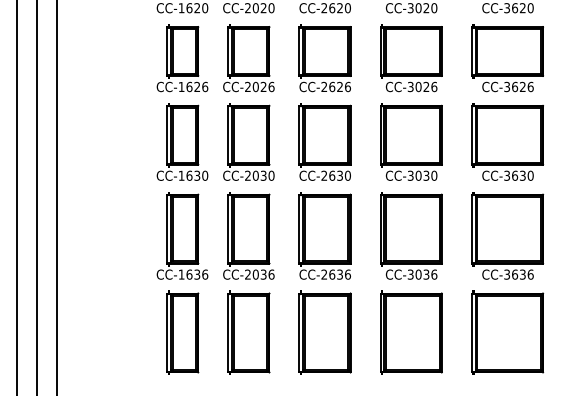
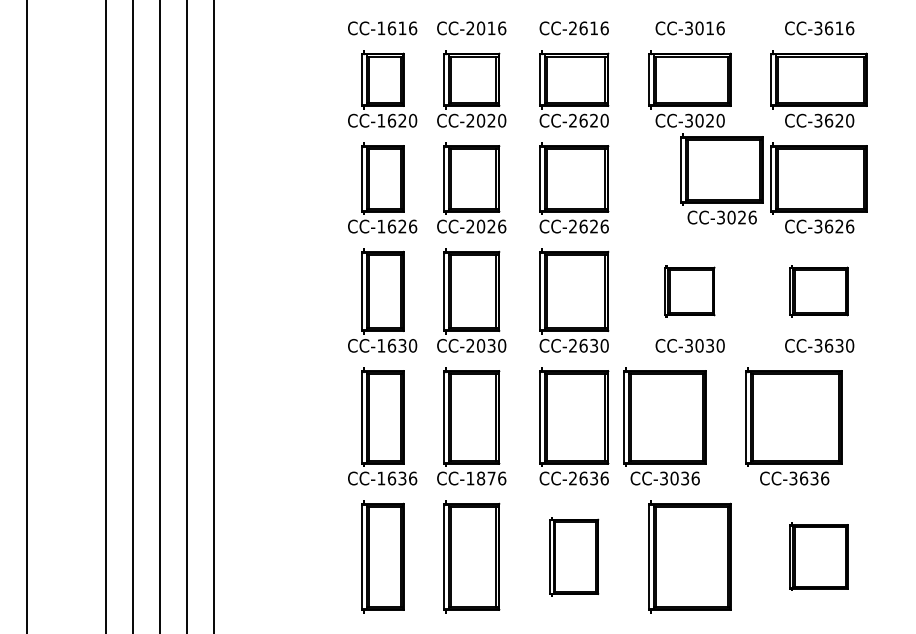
part: (411, 57) -> (721, 178), moved
part: (411, 135) -> (689, 291), size x0.6
part: (507, 135) -> (818, 291), size x0.6
part: (411, 235) -> (664, 426), moved
part: (507, 235) -> (793, 426), moved
text: (255, 274) -> (480, 478), CC-2036 -> CC-1876
part: (325, 332) -> (574, 556), size x0.7
part: (507, 332) -> (818, 556), size x0.6

